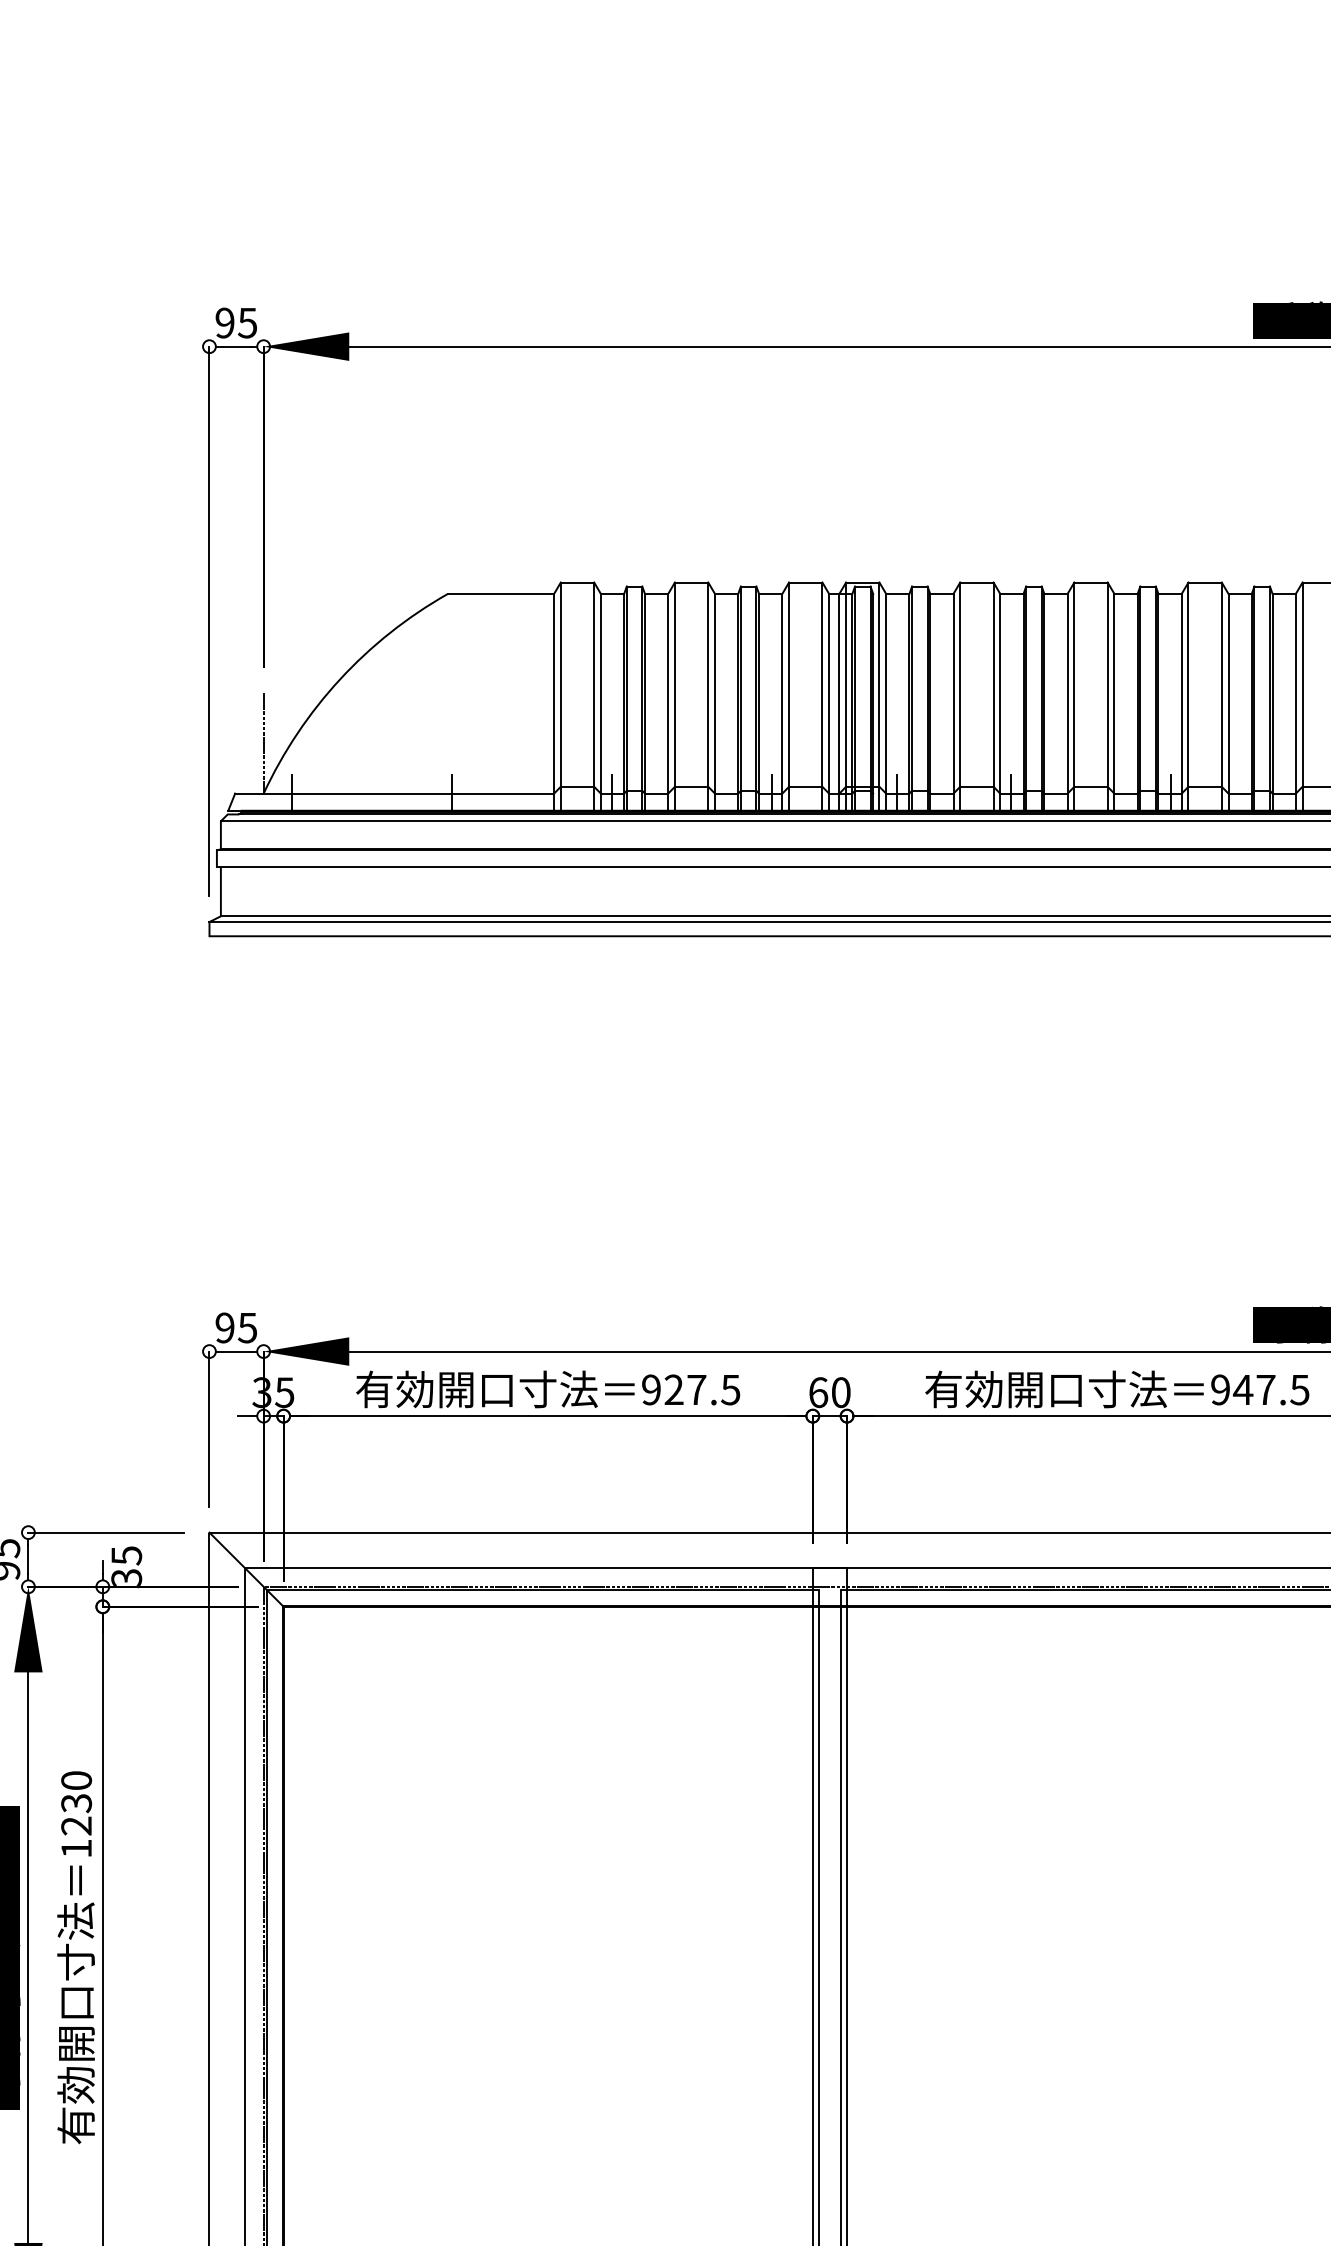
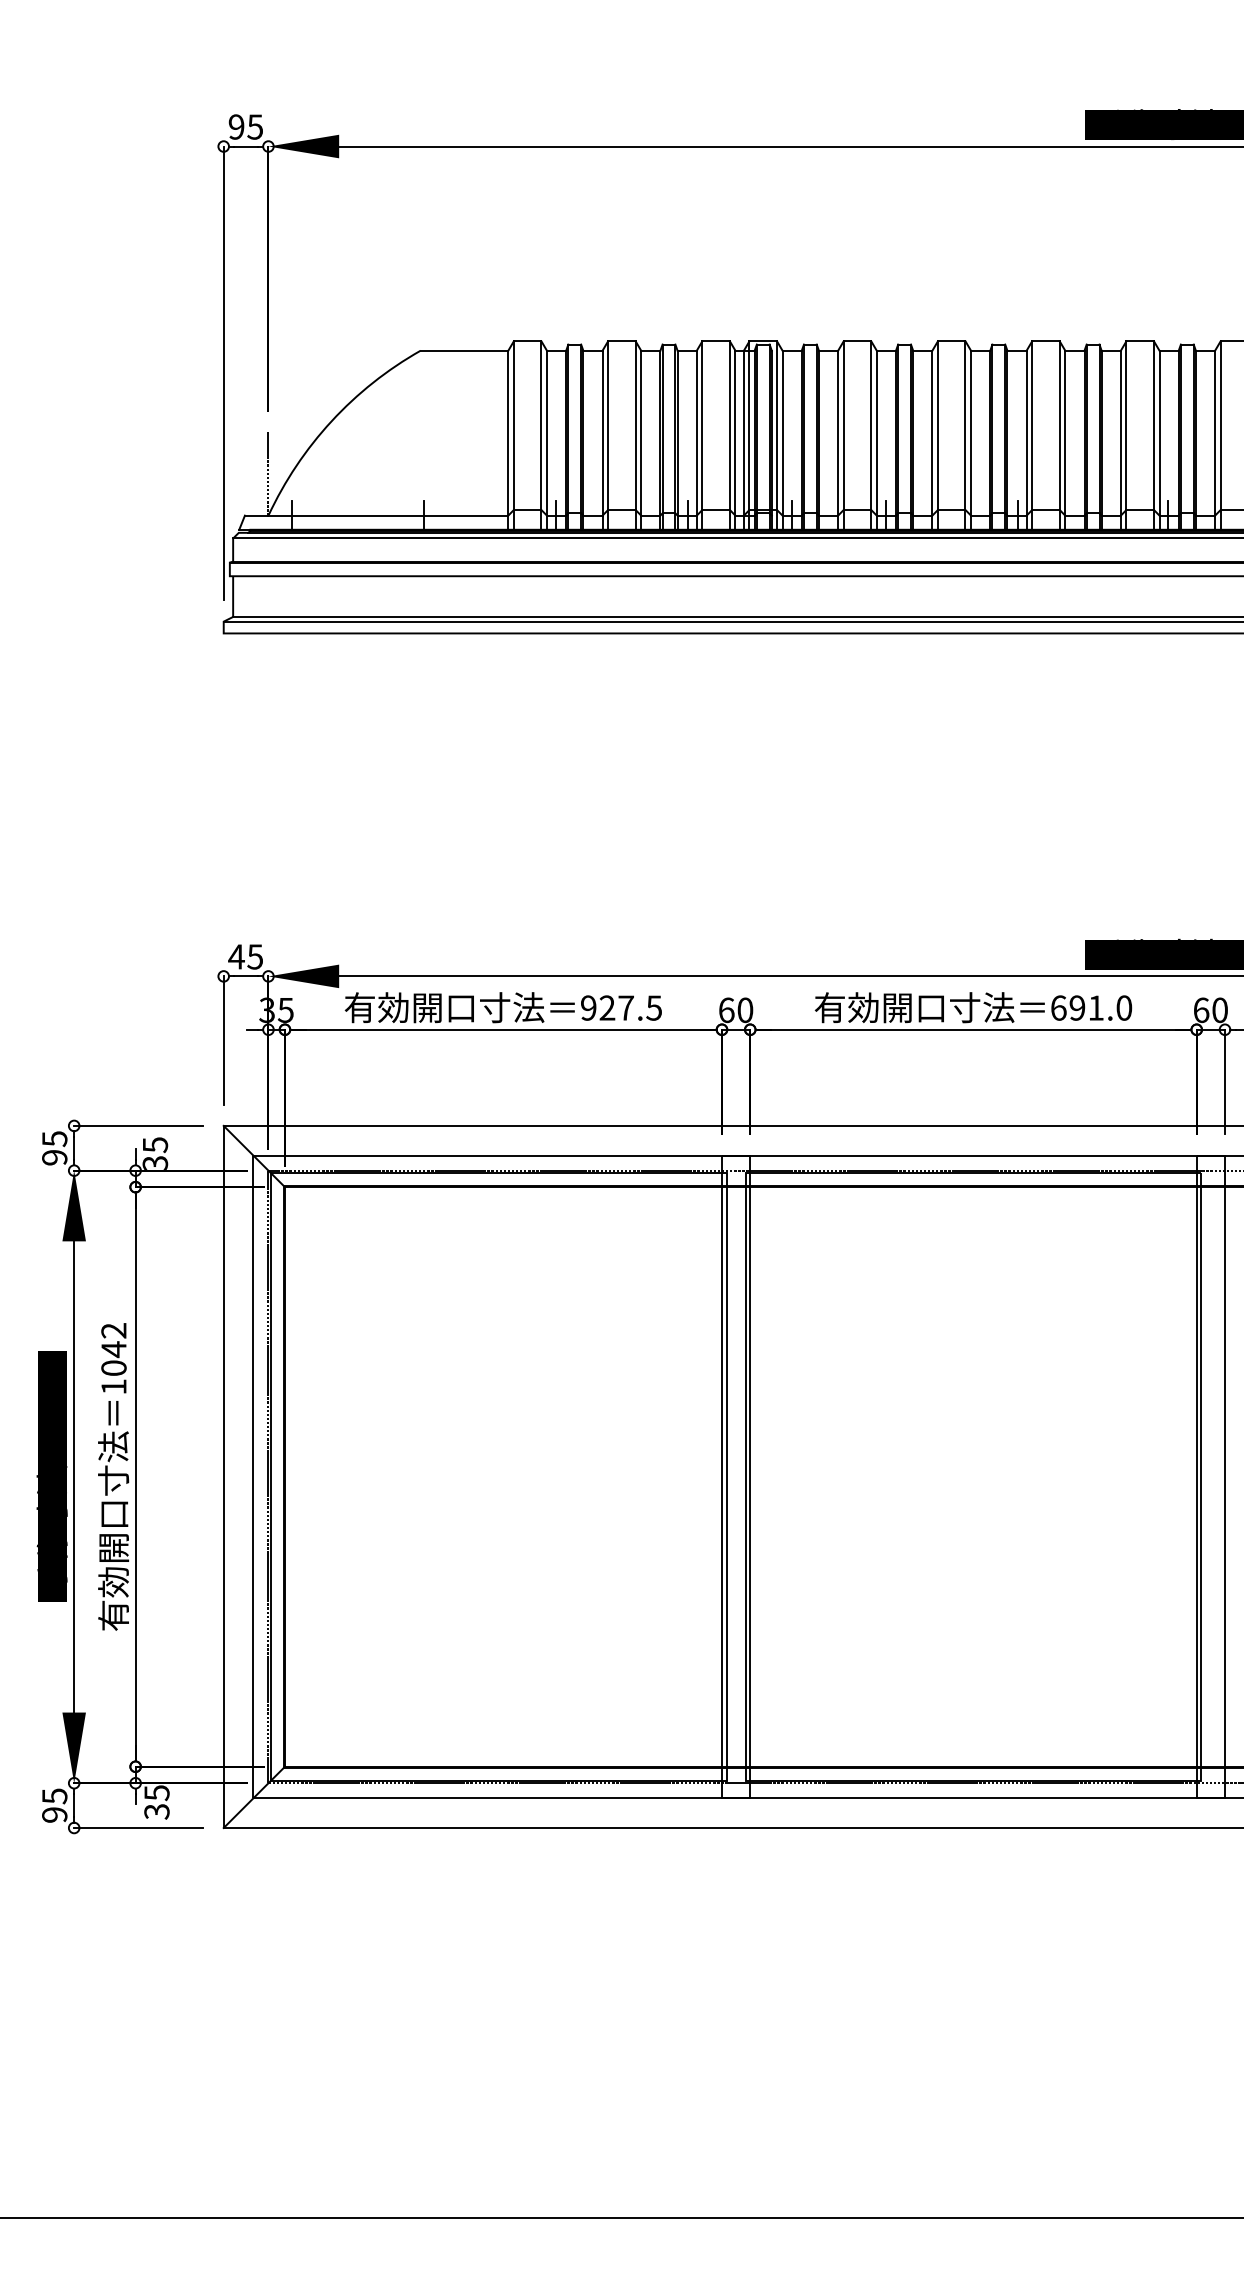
text: (224, 1327) -> (236, 956), 95 -> 45
text: (1260, 1389) -> (1091, 1007), 947.5 -> 691.0
text: (76, 1803) -> (113, 1349), 1230 -> 1042

